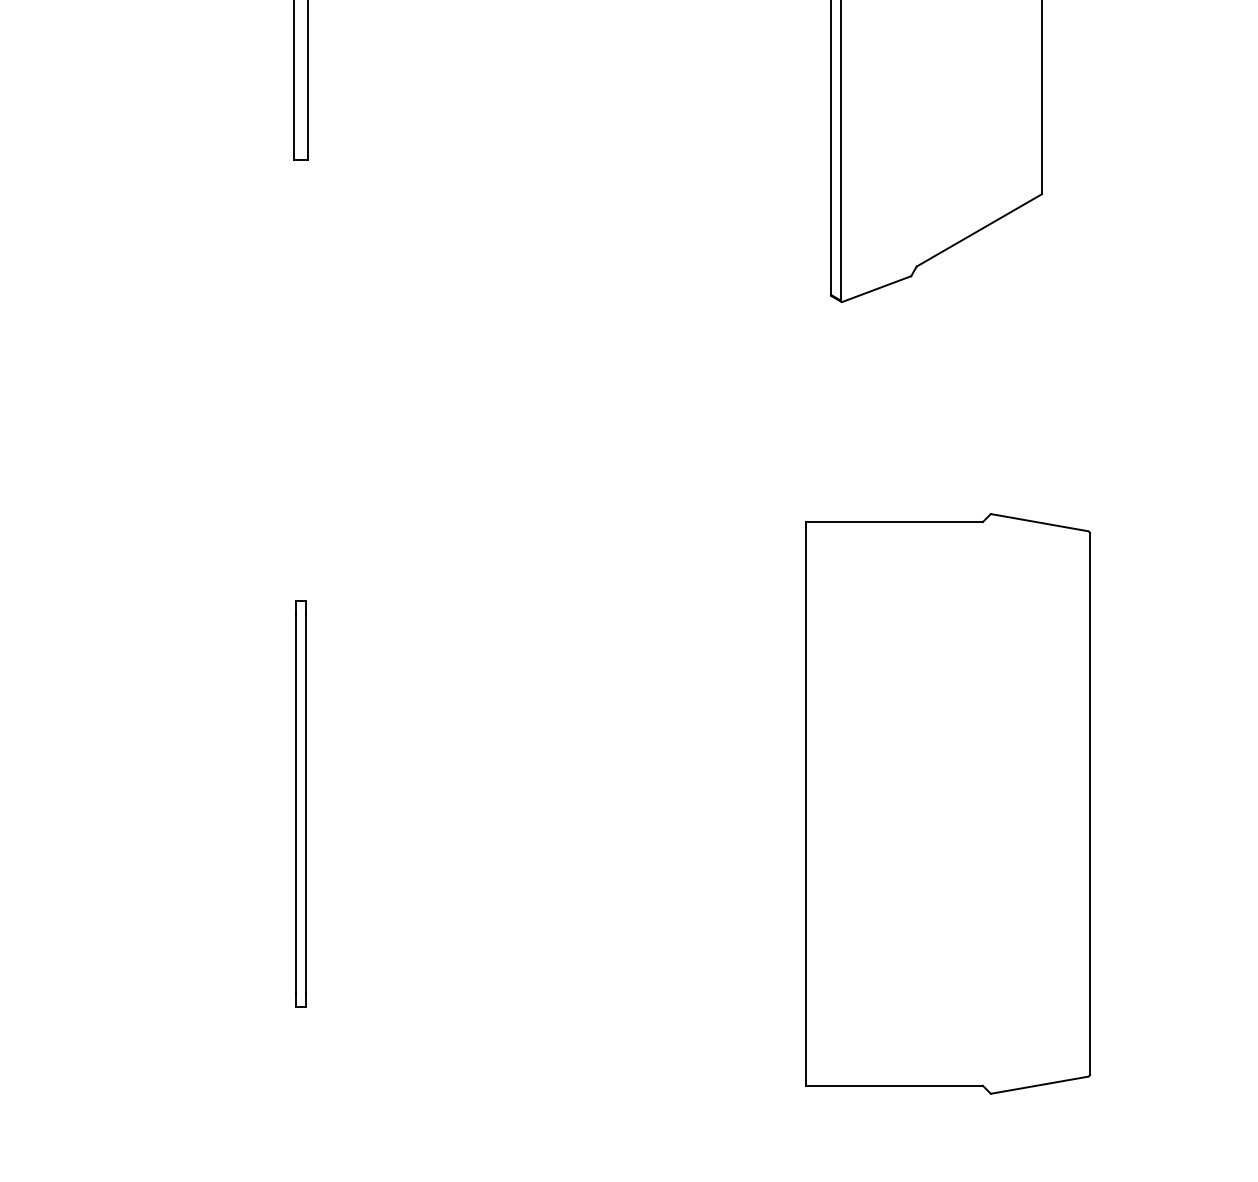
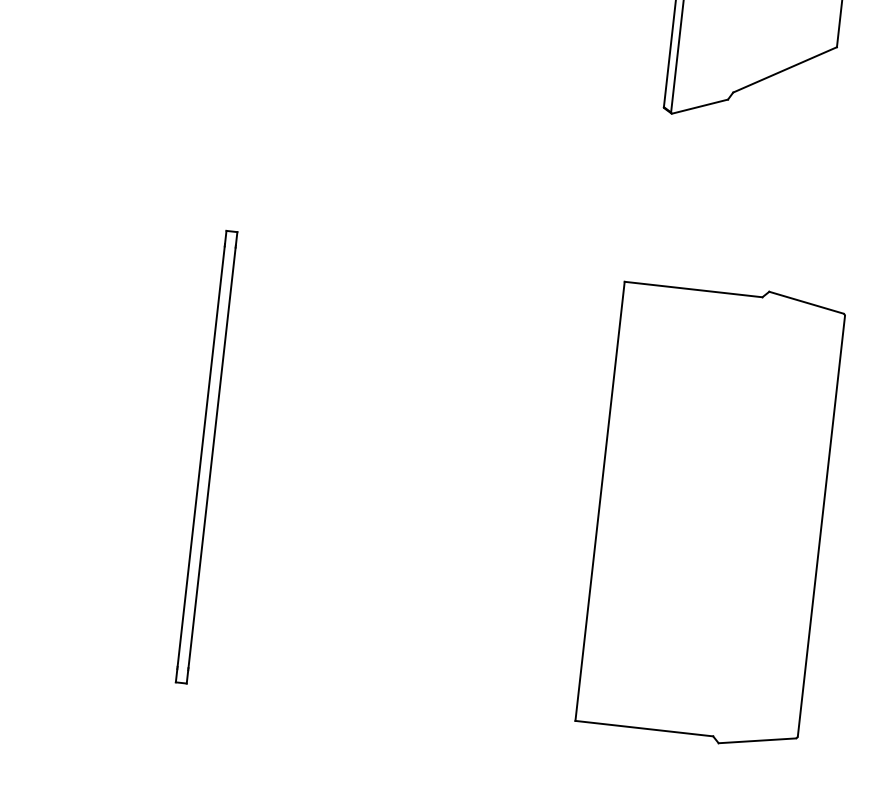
part: (300, 803) -> (206, 456), size x1.43

